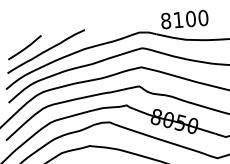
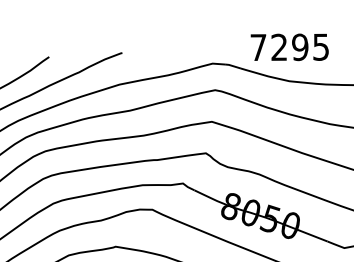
text: (184, 19) -> (289, 47), 8100 -> 7295

